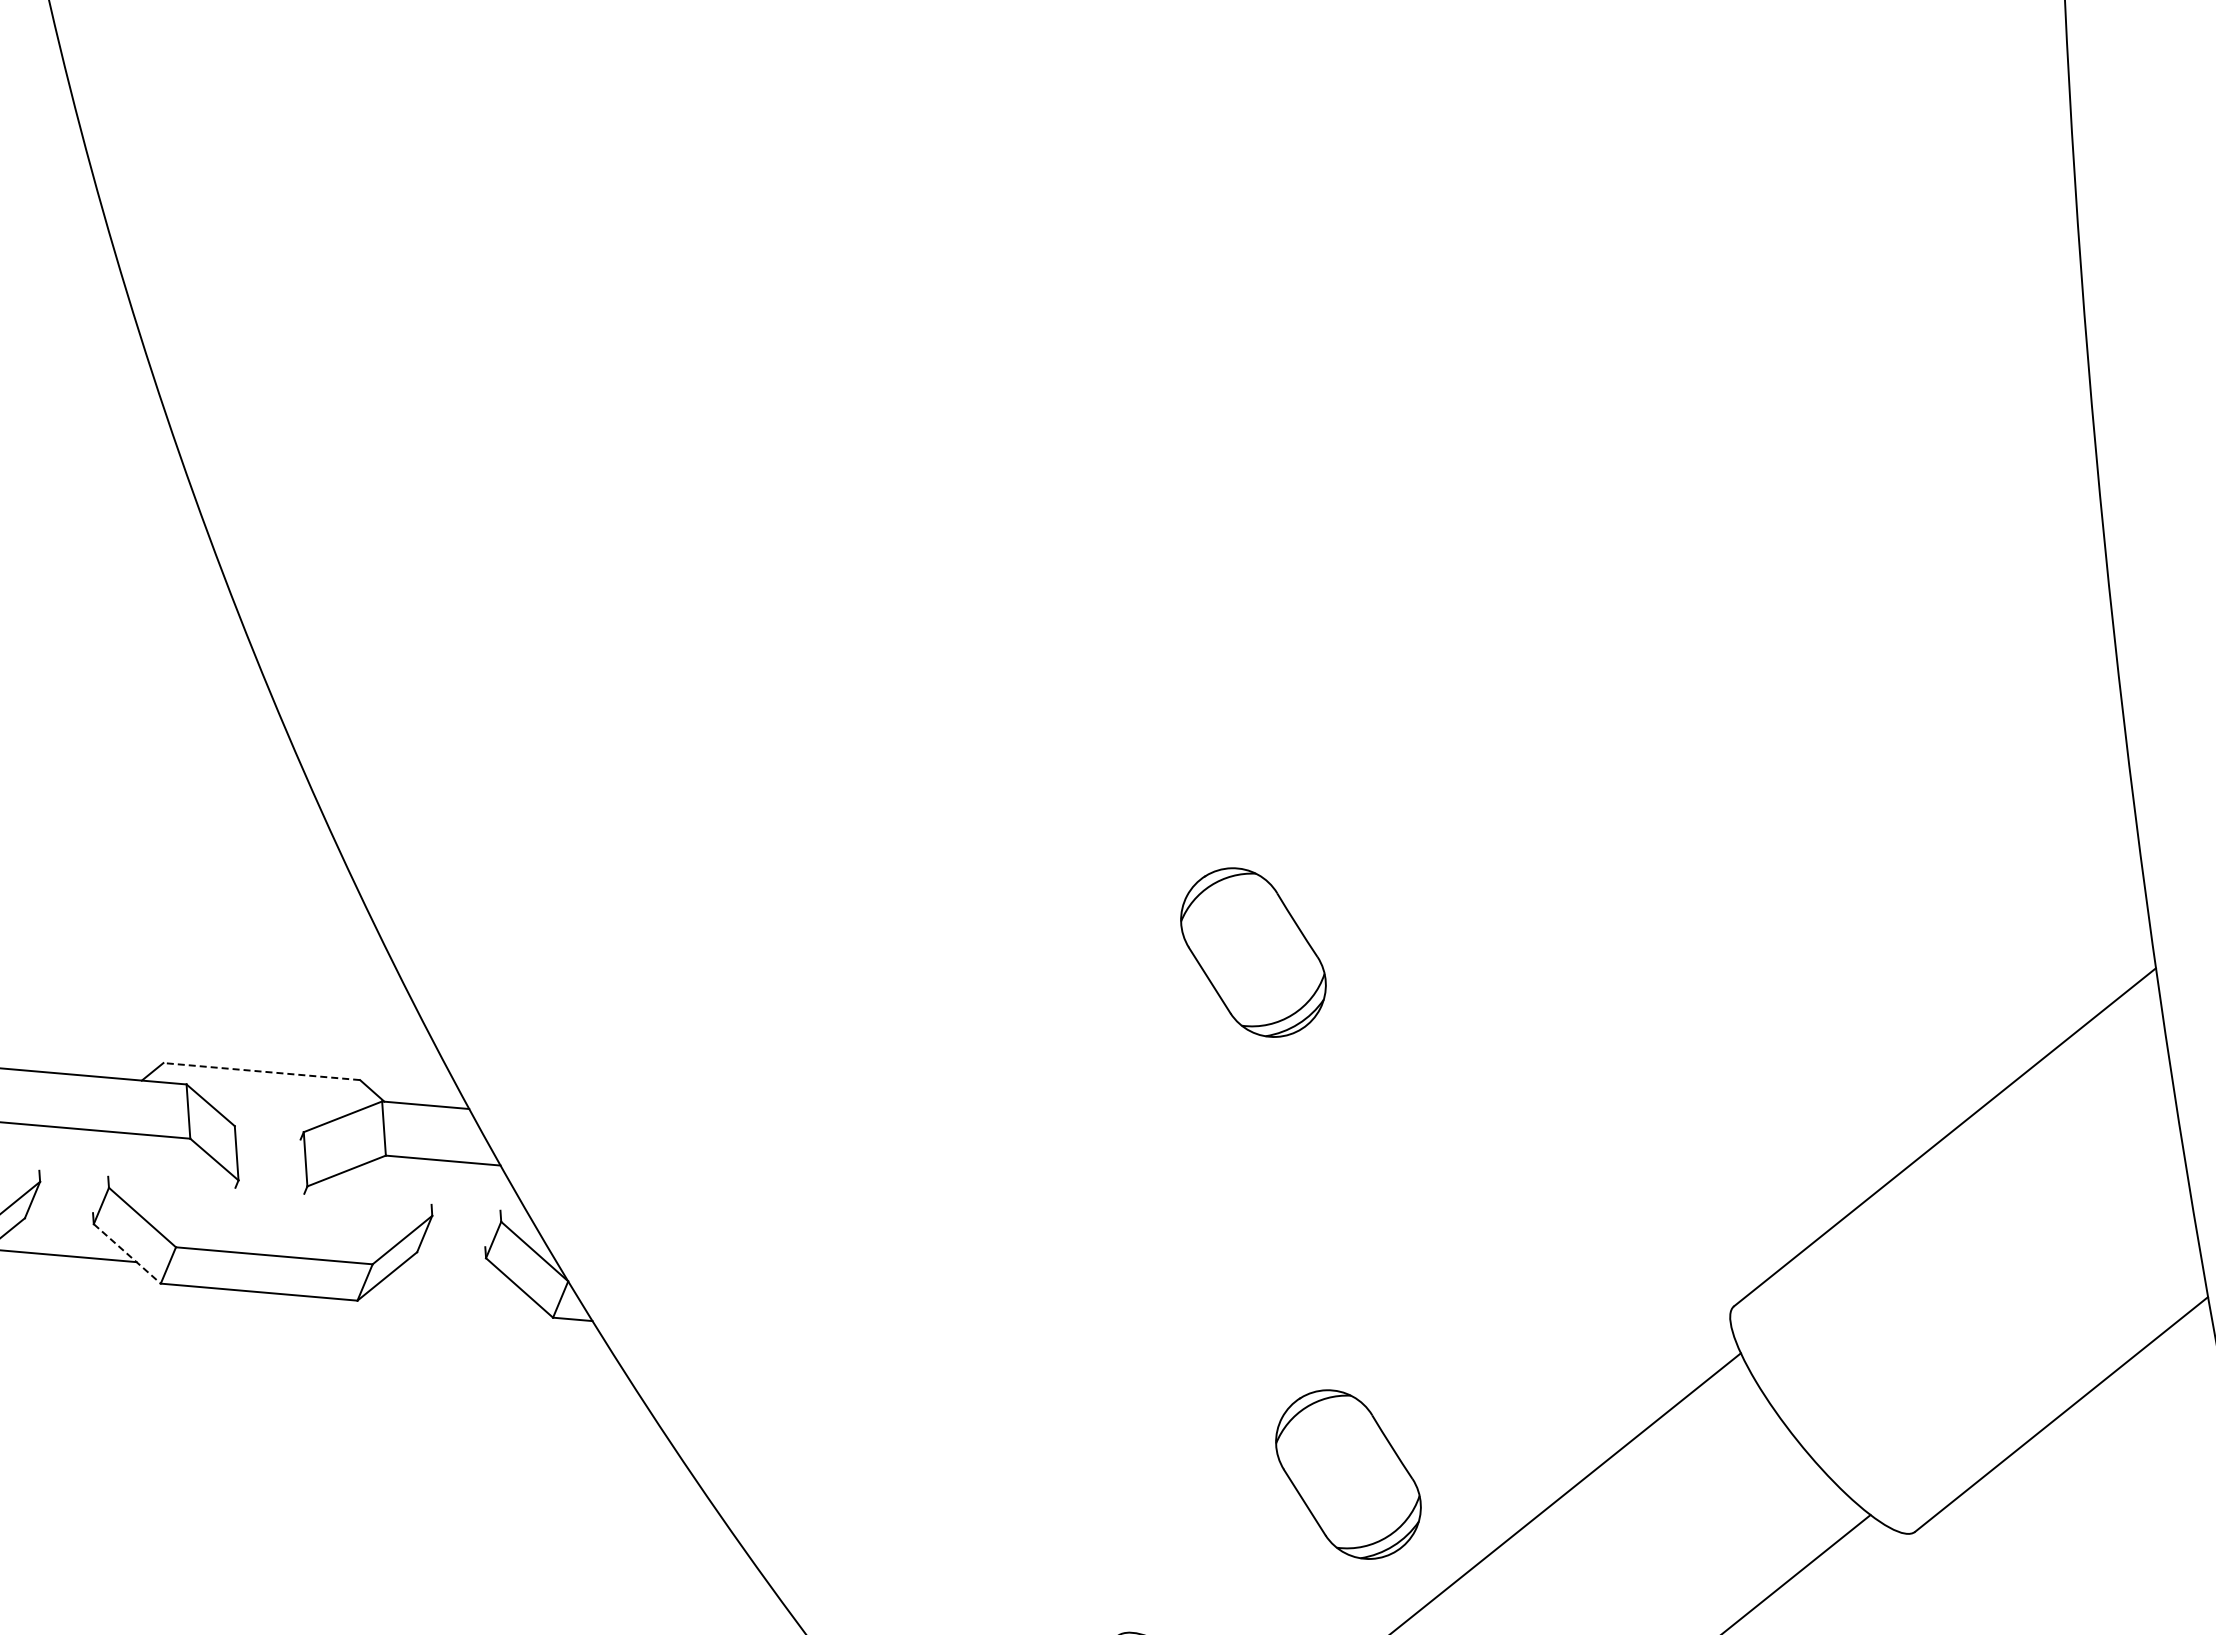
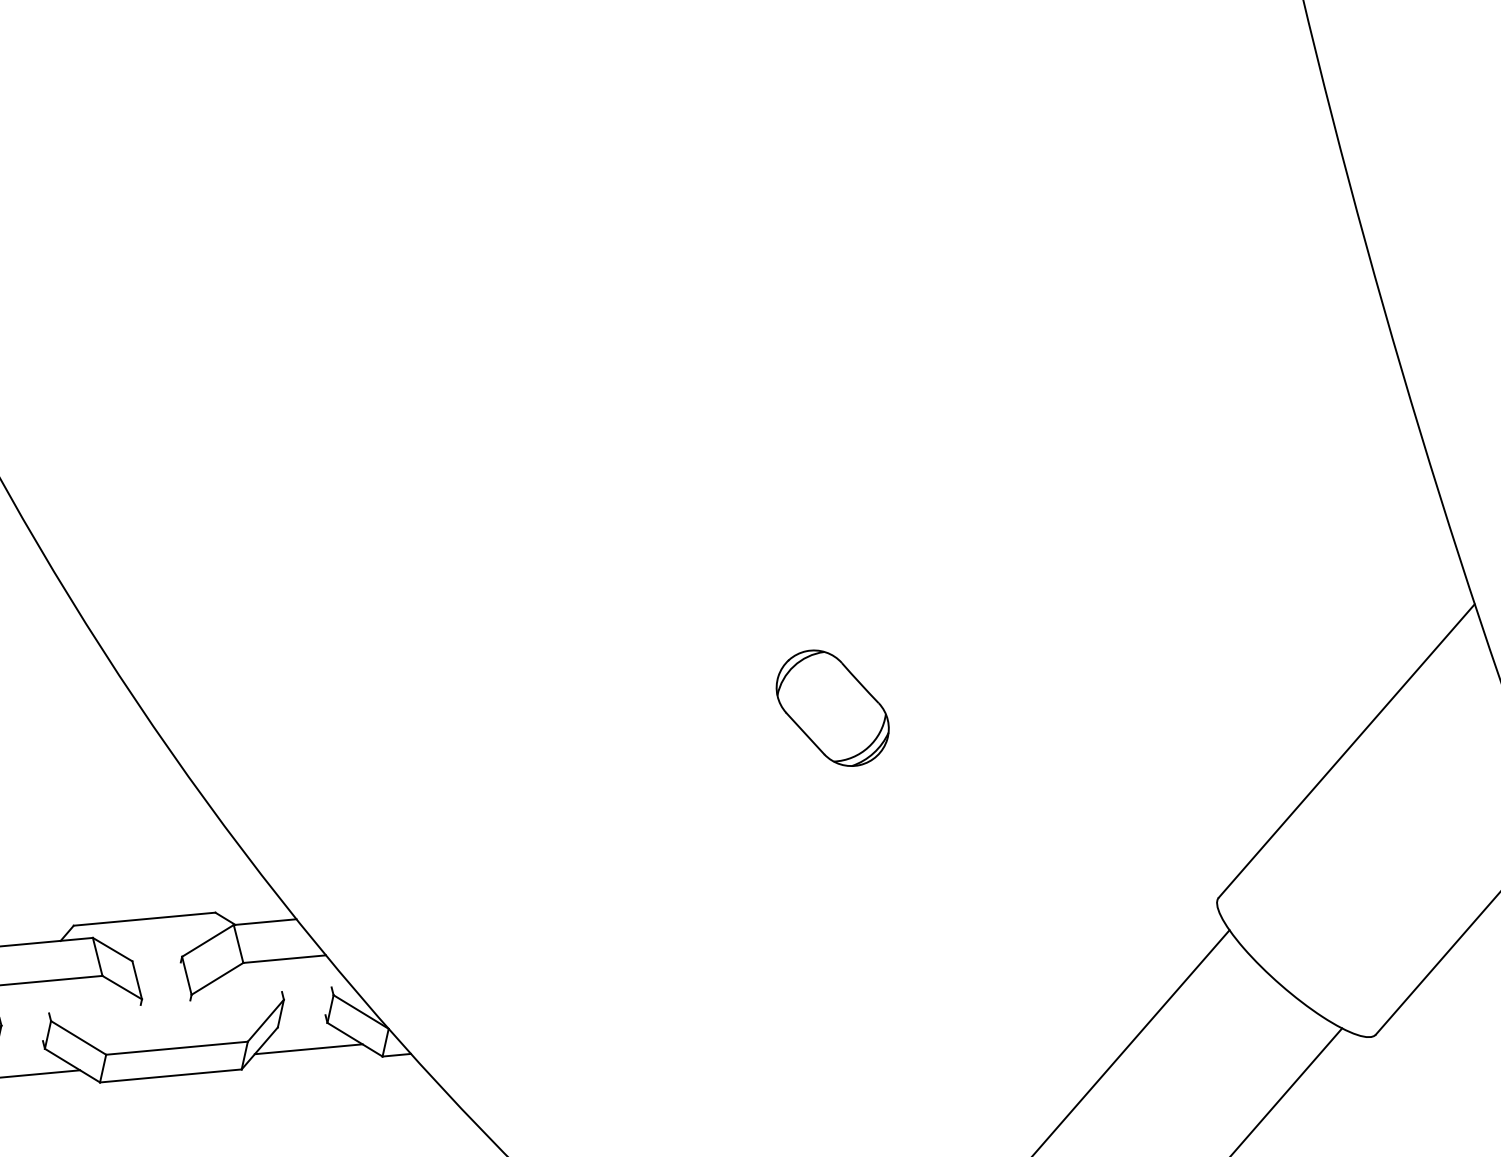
line: (261, 1071) -> (144, 919), dashed -> solid
line: (127, 1253) -> (72, 1065), dashed -> solid
line: (453, 1289) -> (308, 1049), added
part: (1348, 1474) -> (966, 1066), removed

